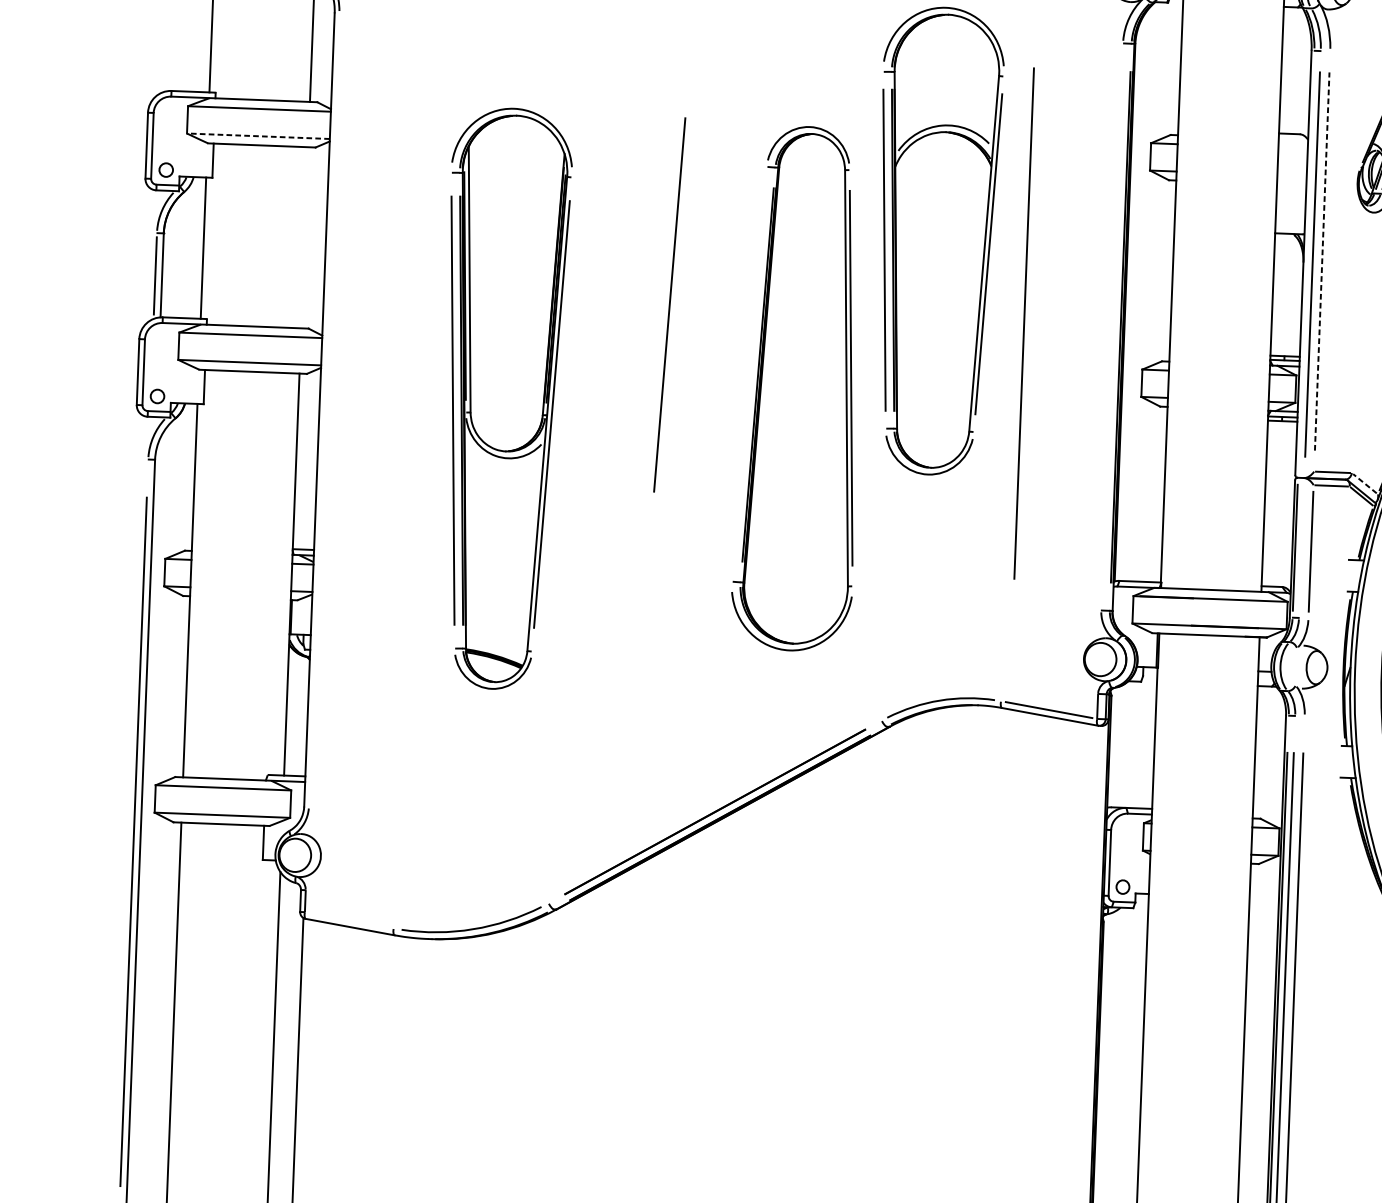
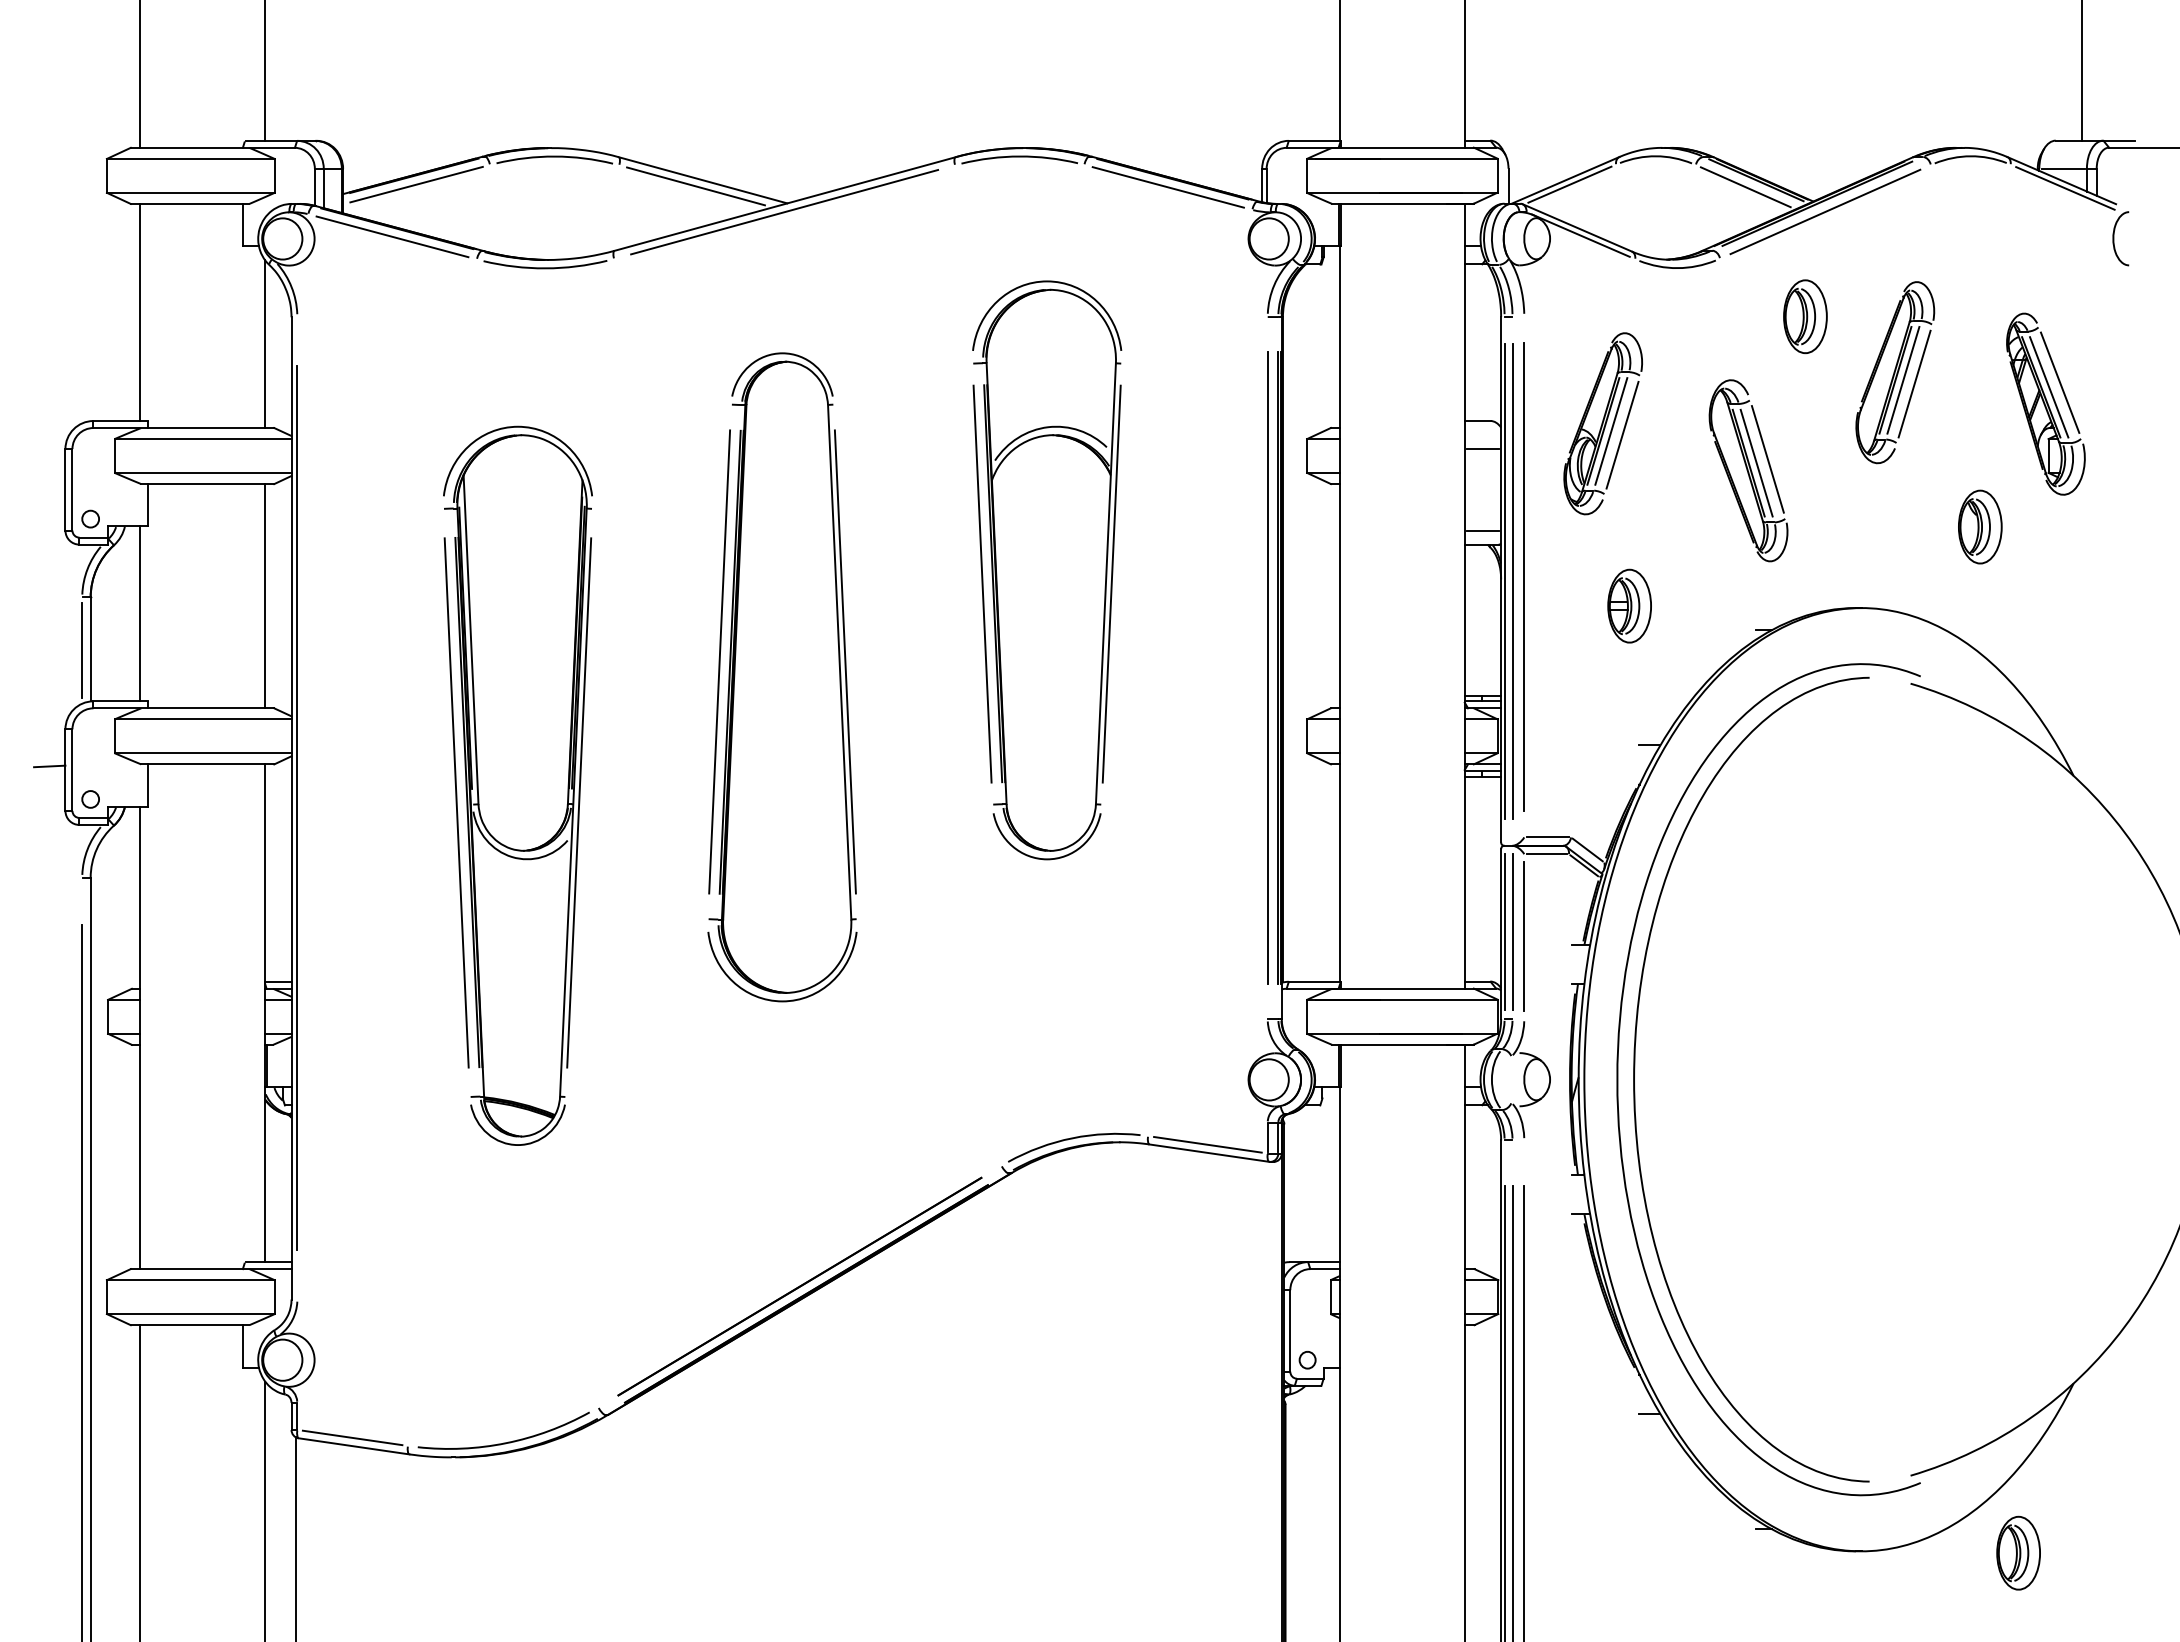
line: (257, 135) -> (202, 472), dashed -> solid
line: (1292, 157) -> (1482, 449), added
line: (1289, 222) -> (1482, 530), added
line: (305, 238) -> (265, 596), added
line: (1322, 260) -> (1524, 576), dashed -> solid
line: (1306, 264) -> (1504, 581), added
line: (1024, 323) -> (1267, 667), moved
line: (125, 368) -> (49, 766), added
part: (799, 388) -> (782, 677), moved
line: (324, 410) -> (297, 808), added
line: (1364, 483) -> (1587, 849), dashed -> solid
line: (1301, 548) -> (1512, 932), added
line: (349, 919) -> (352, 1437), added

